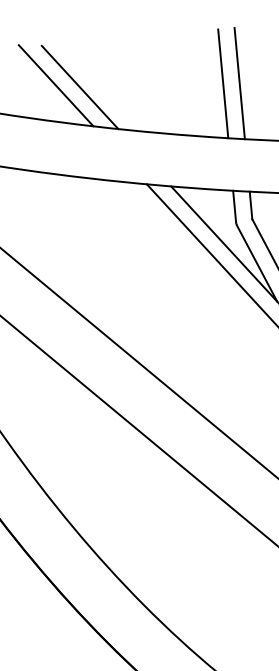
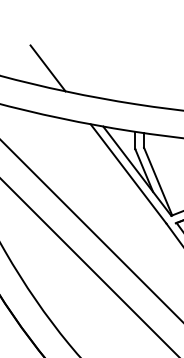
line: (240, 82) -> (144, 75), removed
line: (223, 83) -> (135, 75), removed
line: (80, 87) -> (60, 70), removed

